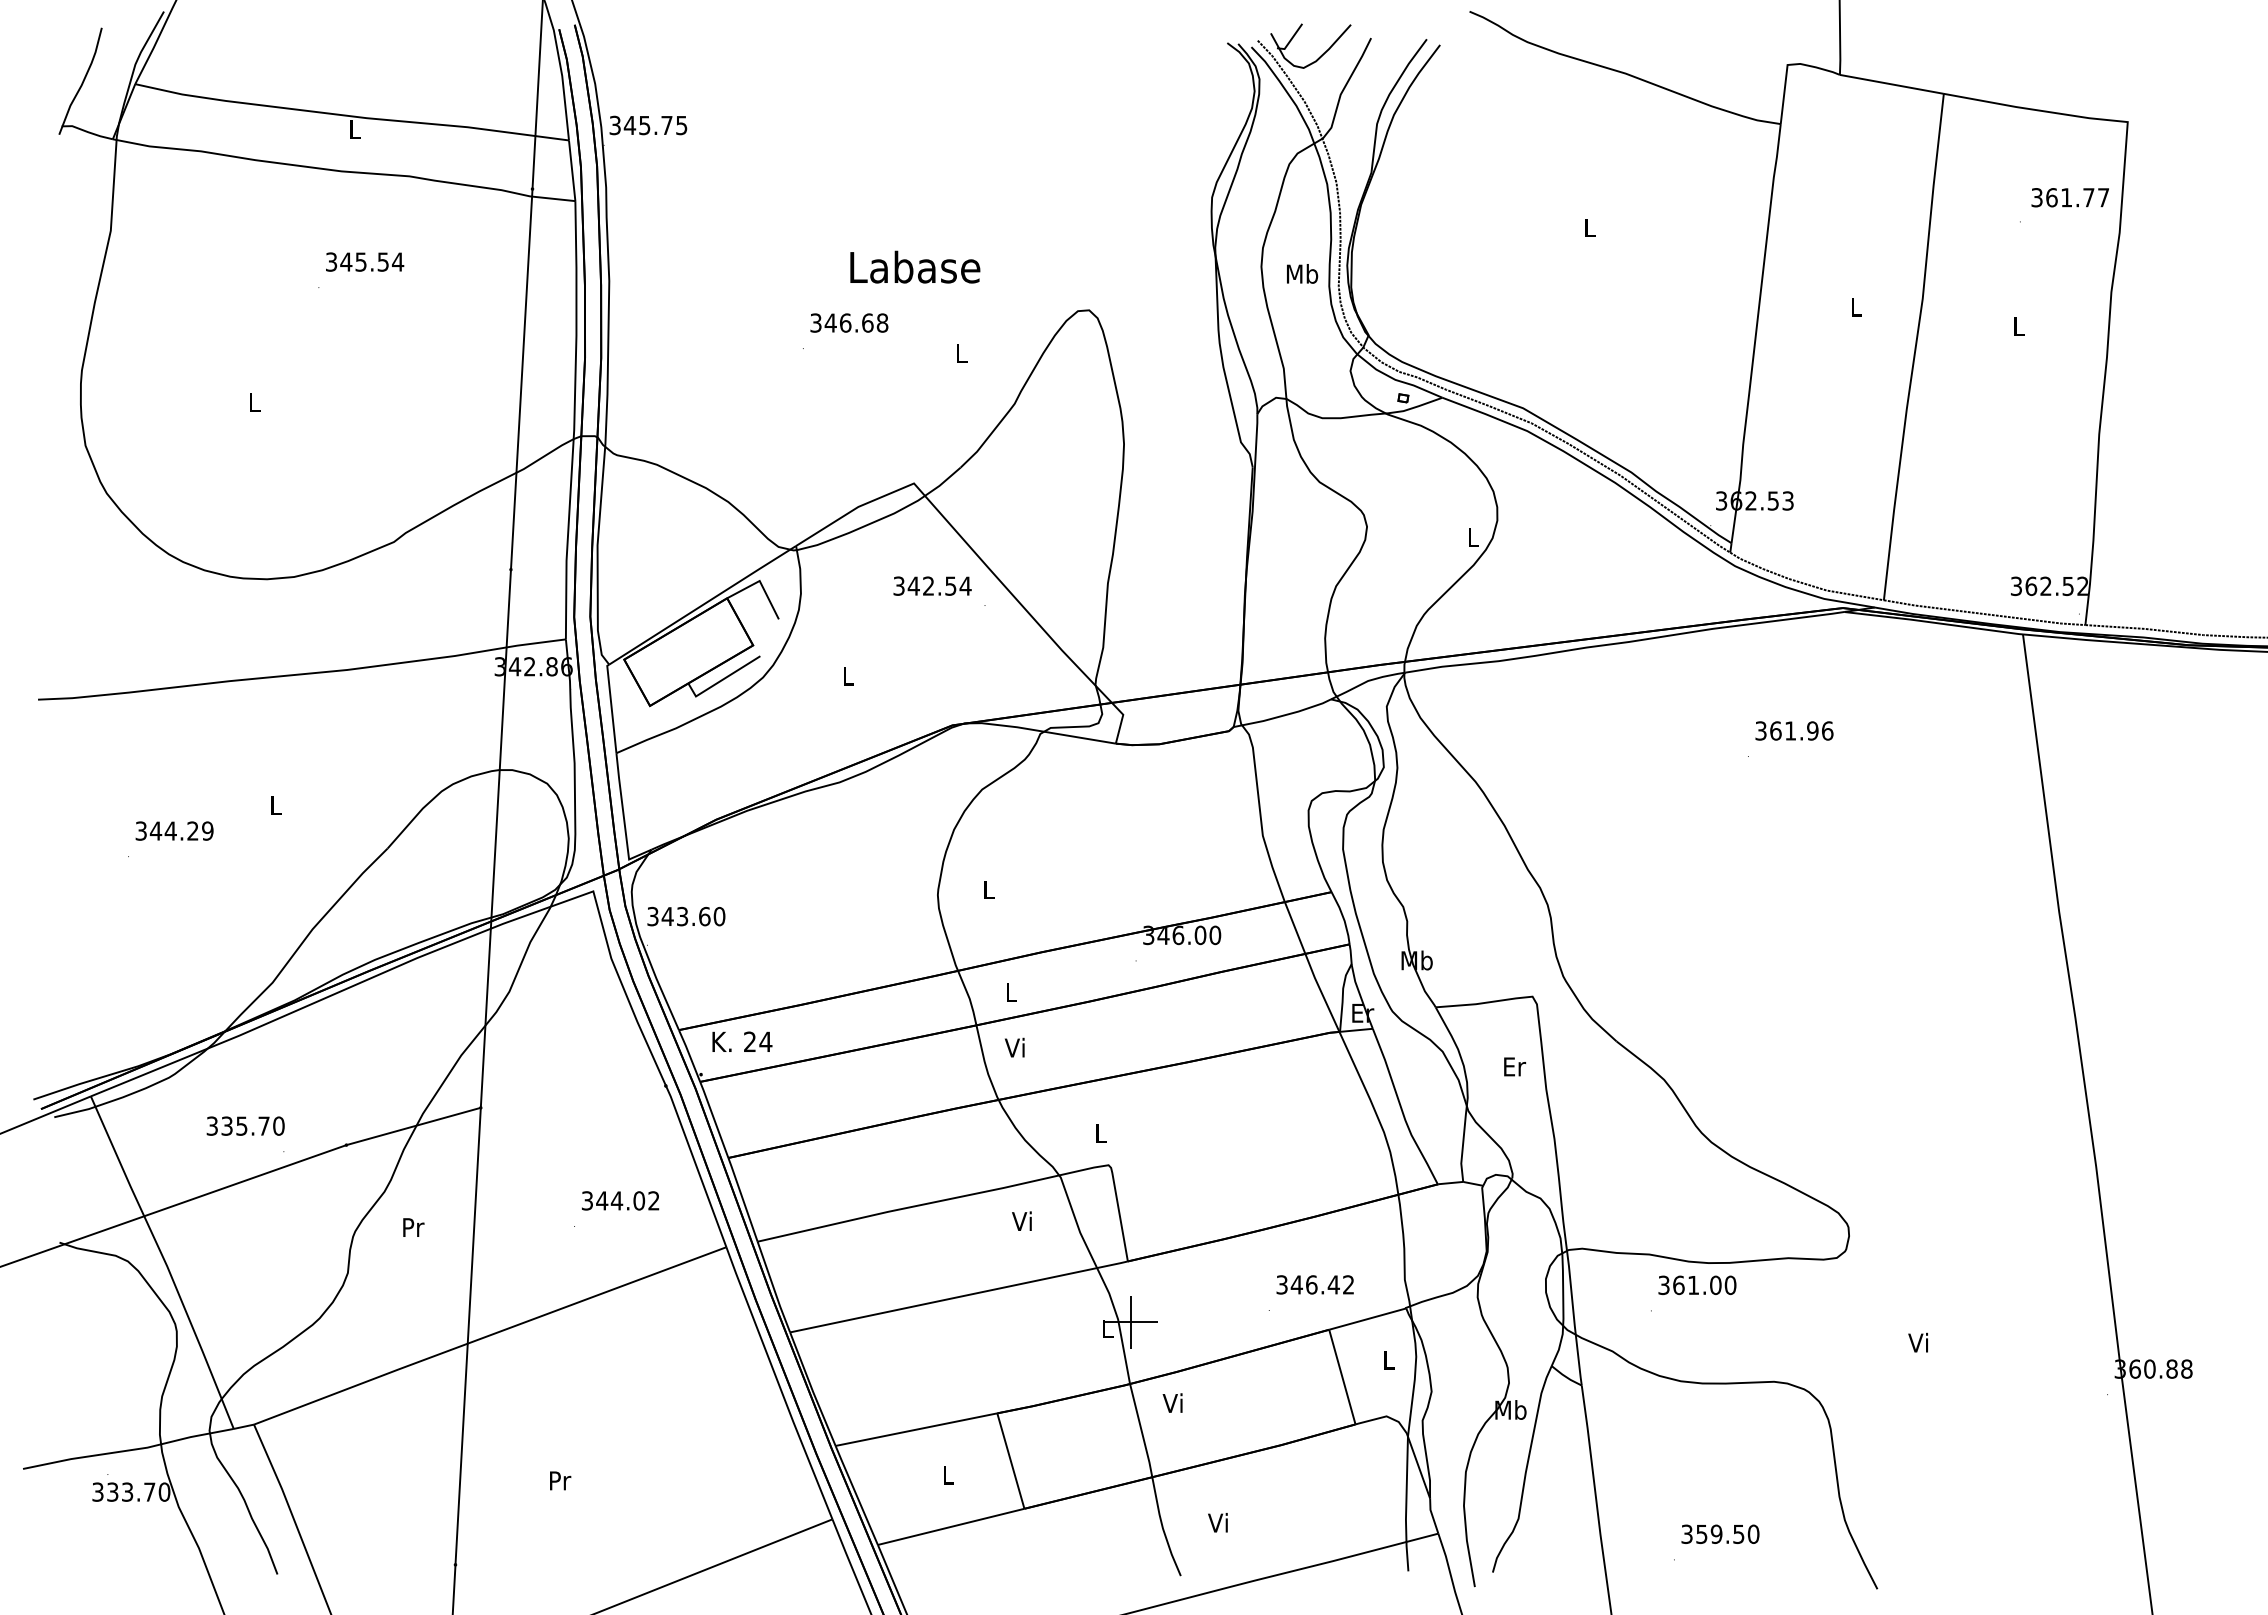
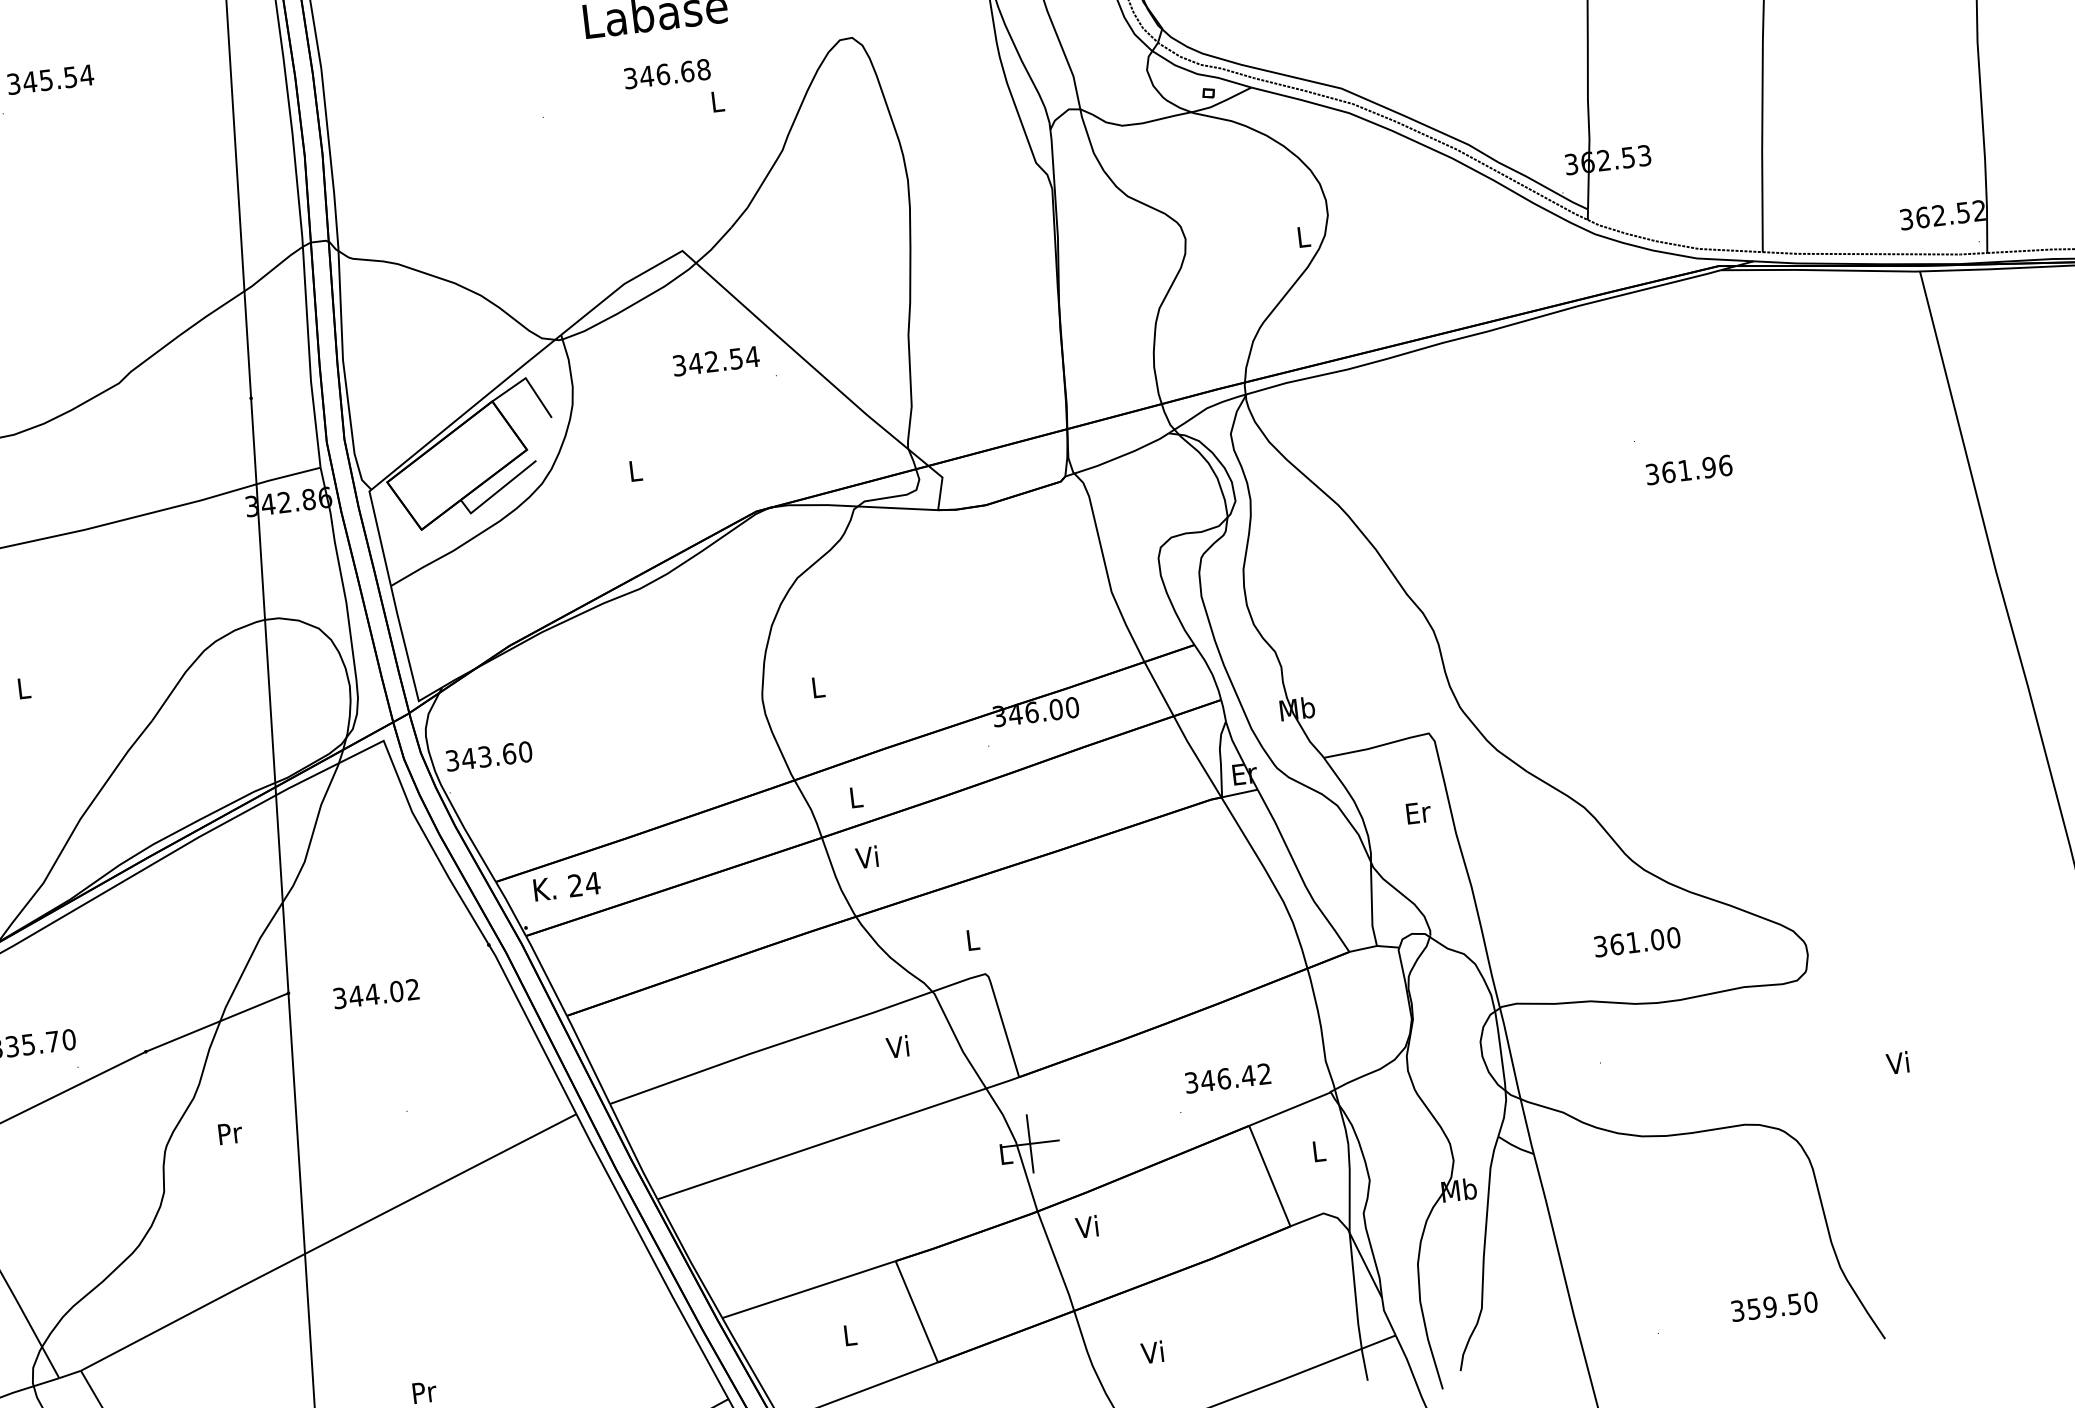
text: (849, 322) -> (667, 73), moved
text: (1794, 730) -> (1689, 469), moved
text: (620, 1200) -> (376, 993), moved
text: (1697, 1285) -> (1637, 942), moved
text: (1720, 1533) -> (1774, 1305), moved

